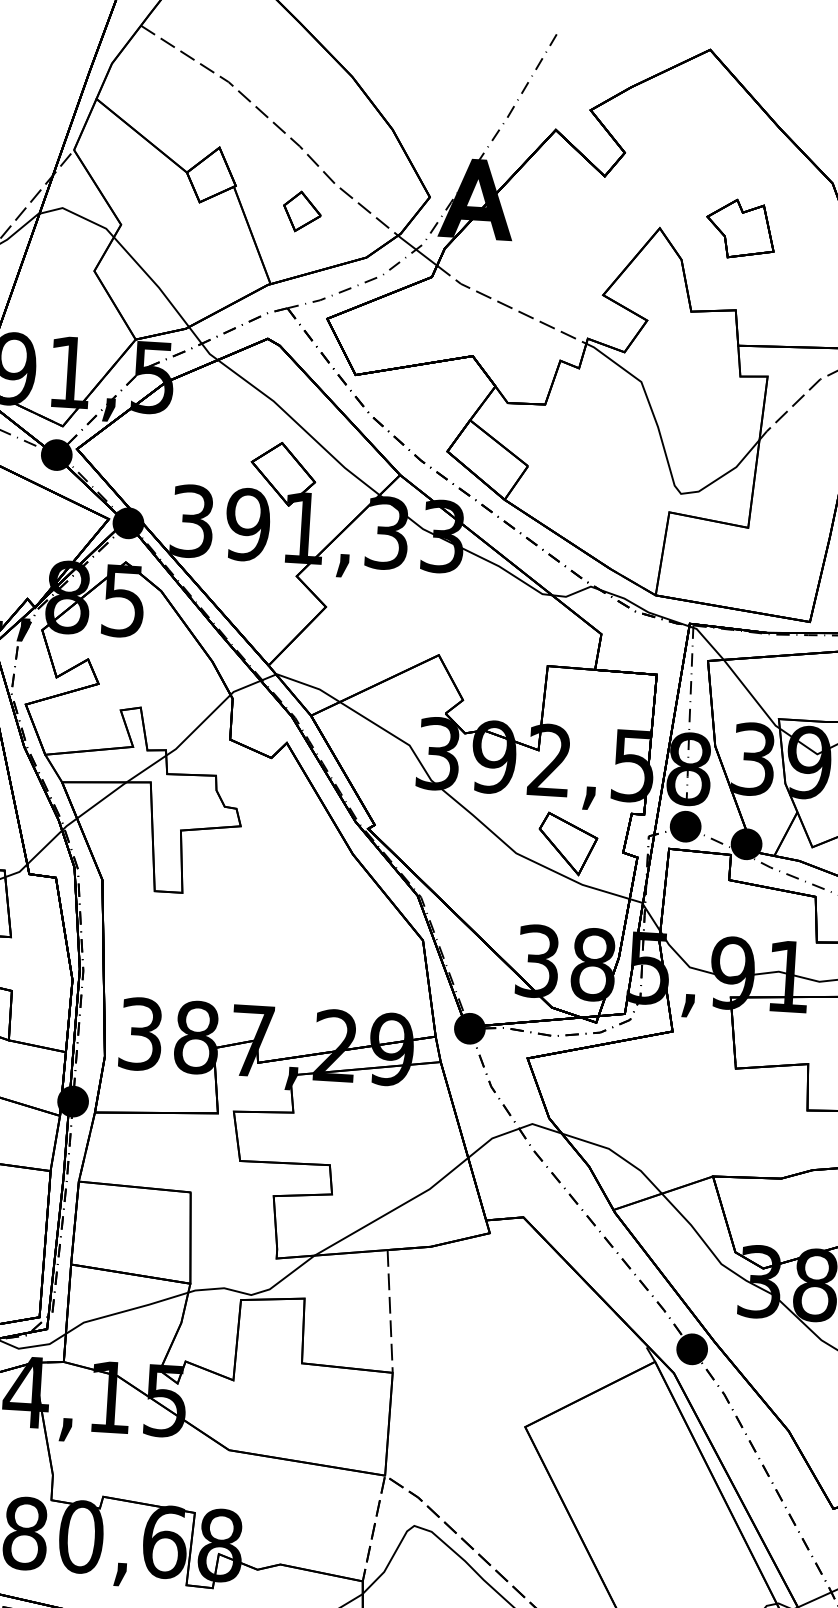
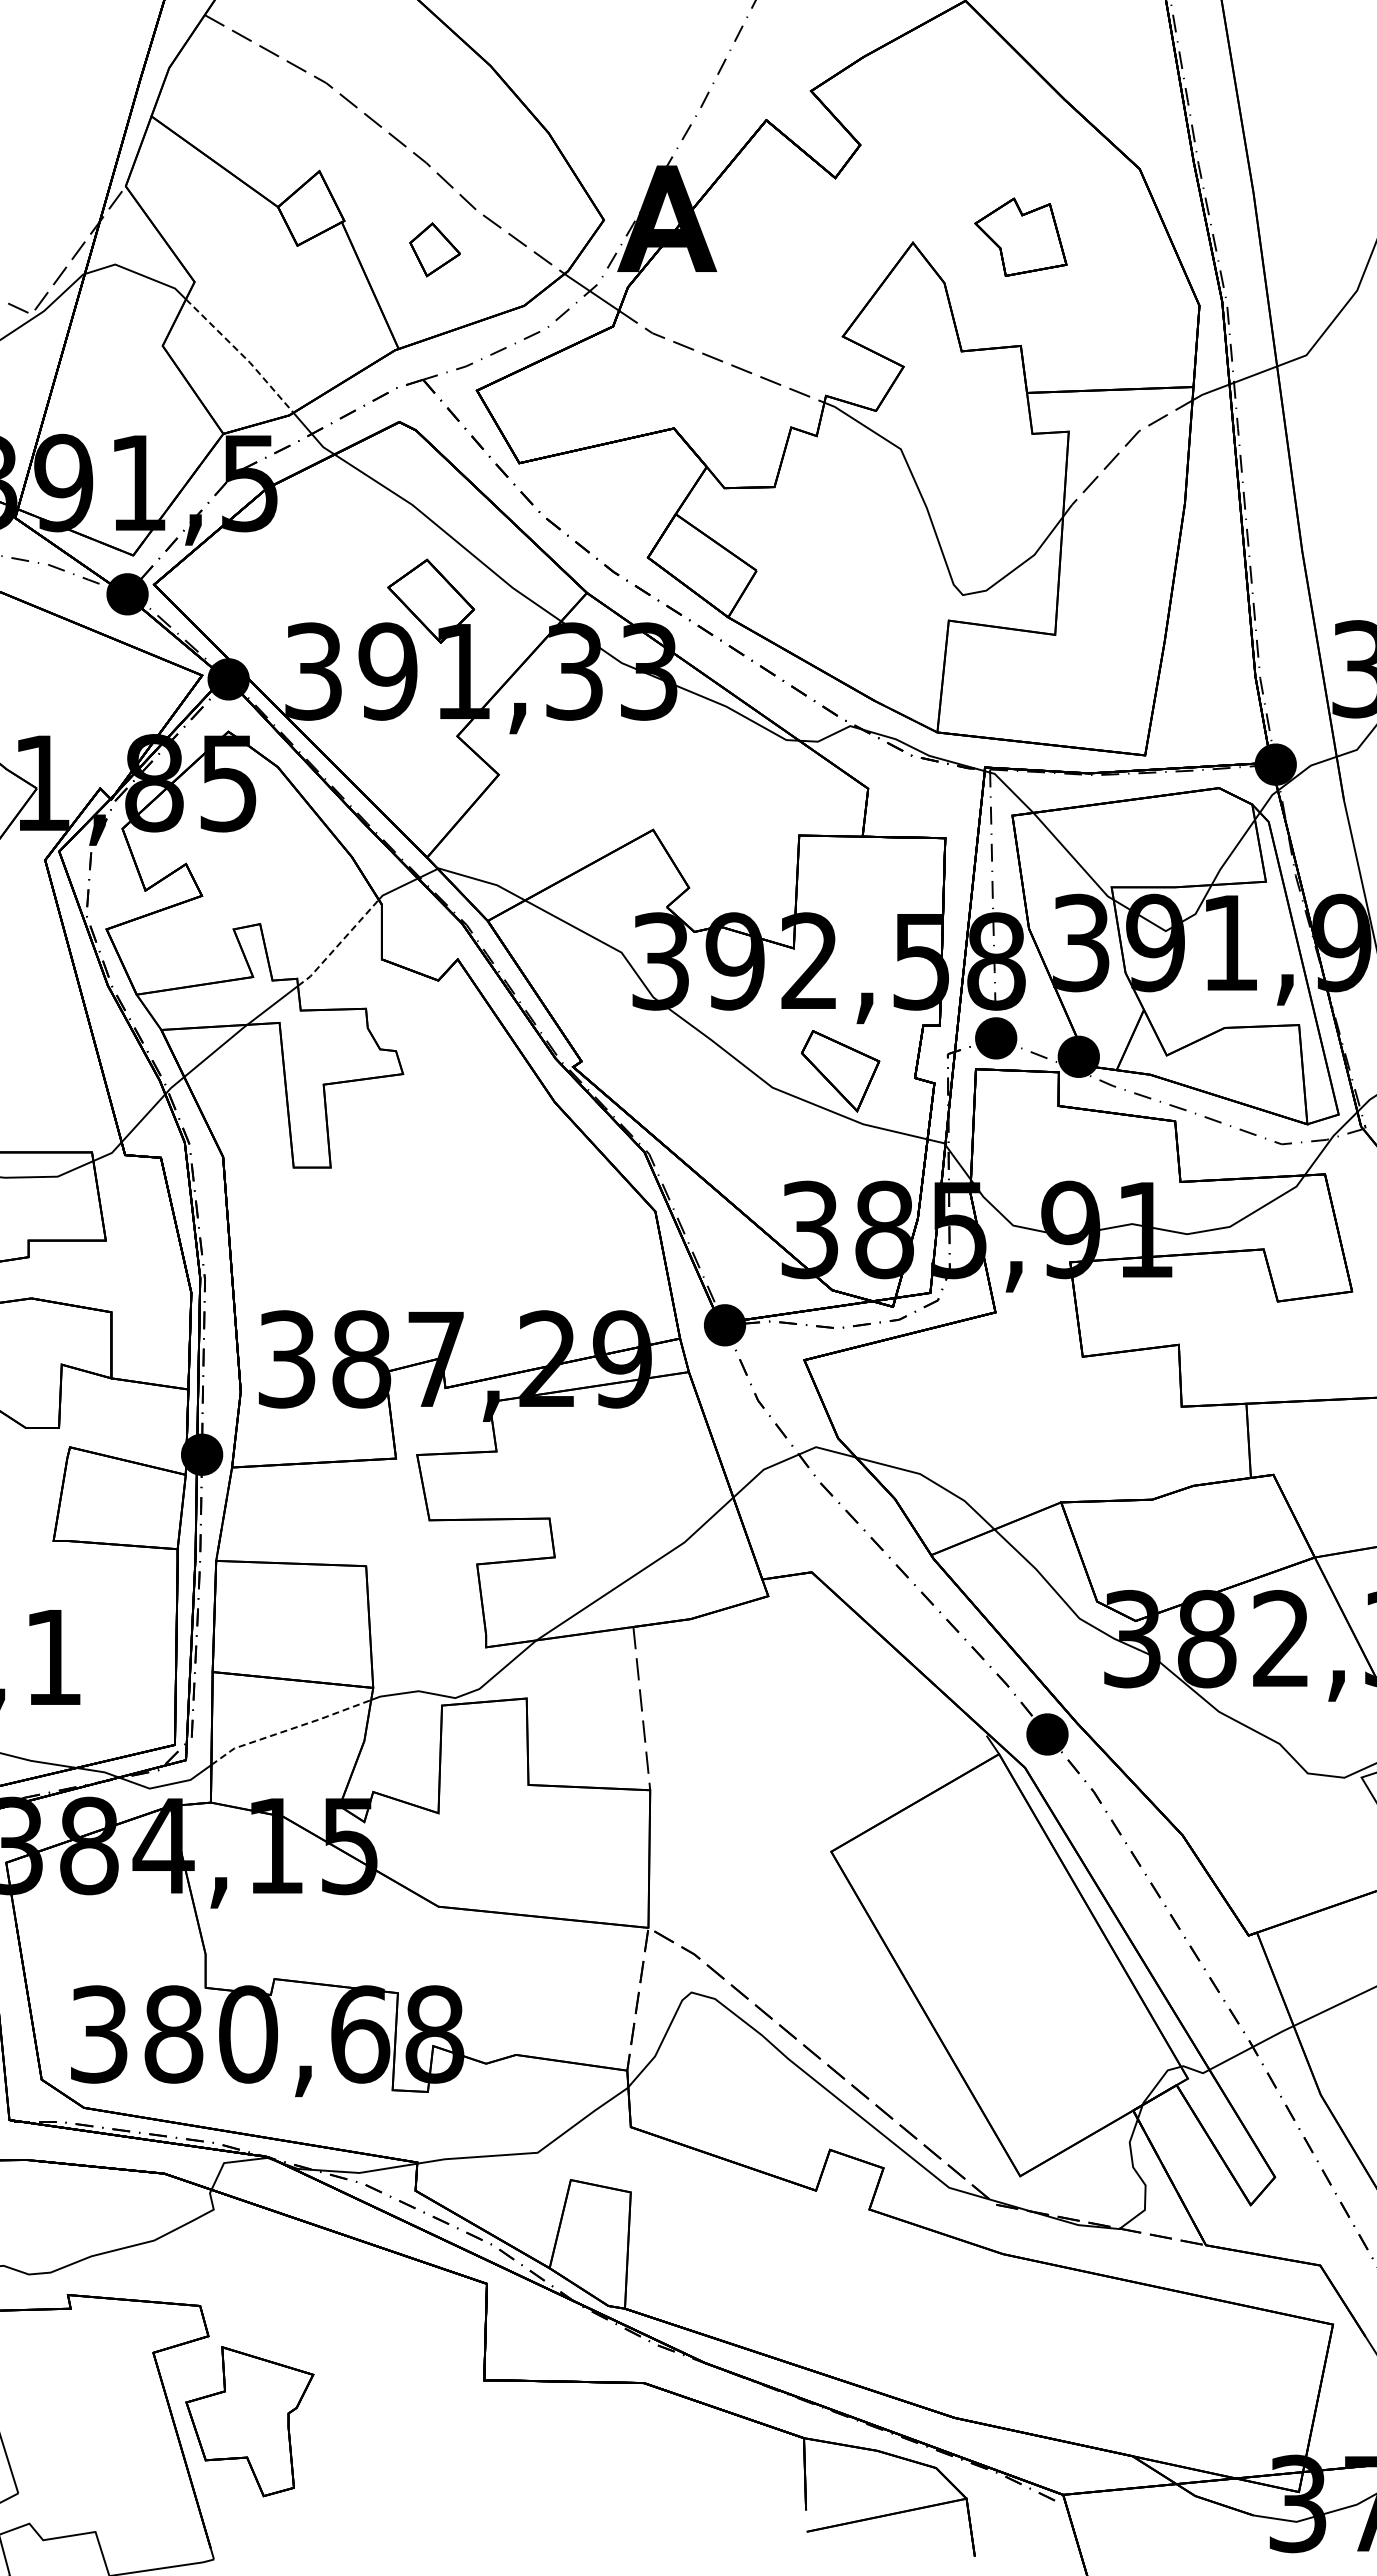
line: (153, 281) -> (242, 355), solid -> dashed
line: (198, 726) -> (338, 944), solid -> dashed
line: (126, 1310) -> (290, 1729), solid -> dashed

